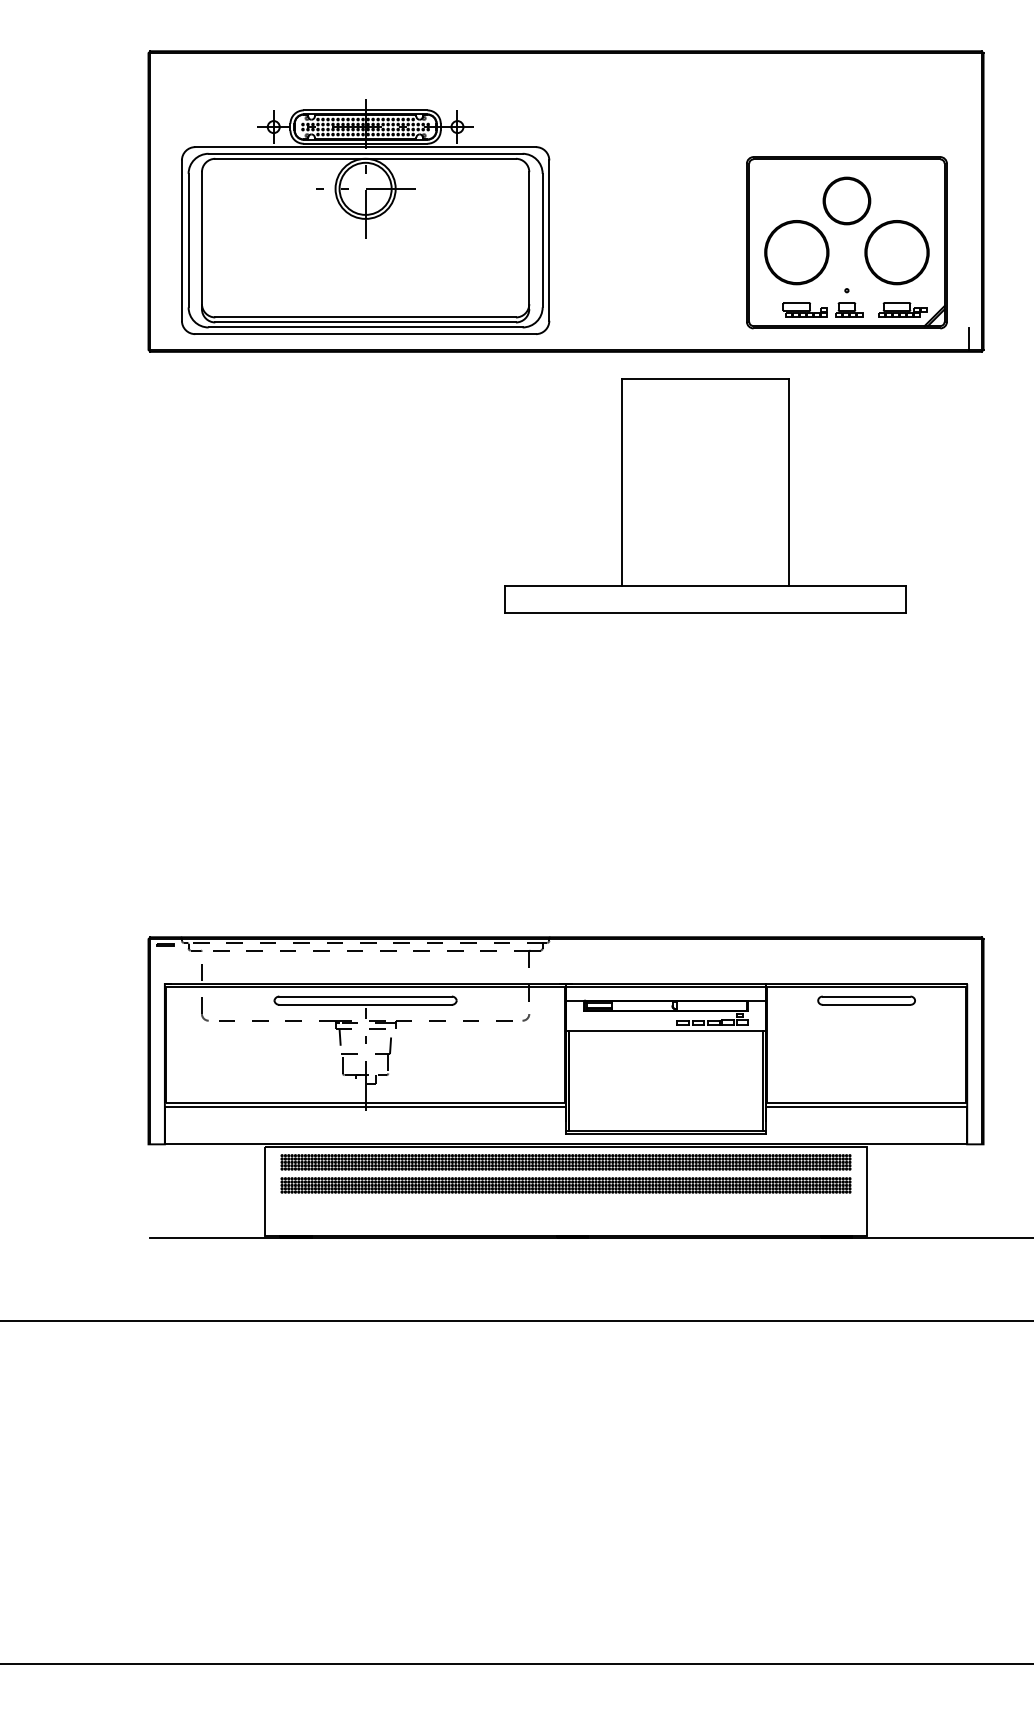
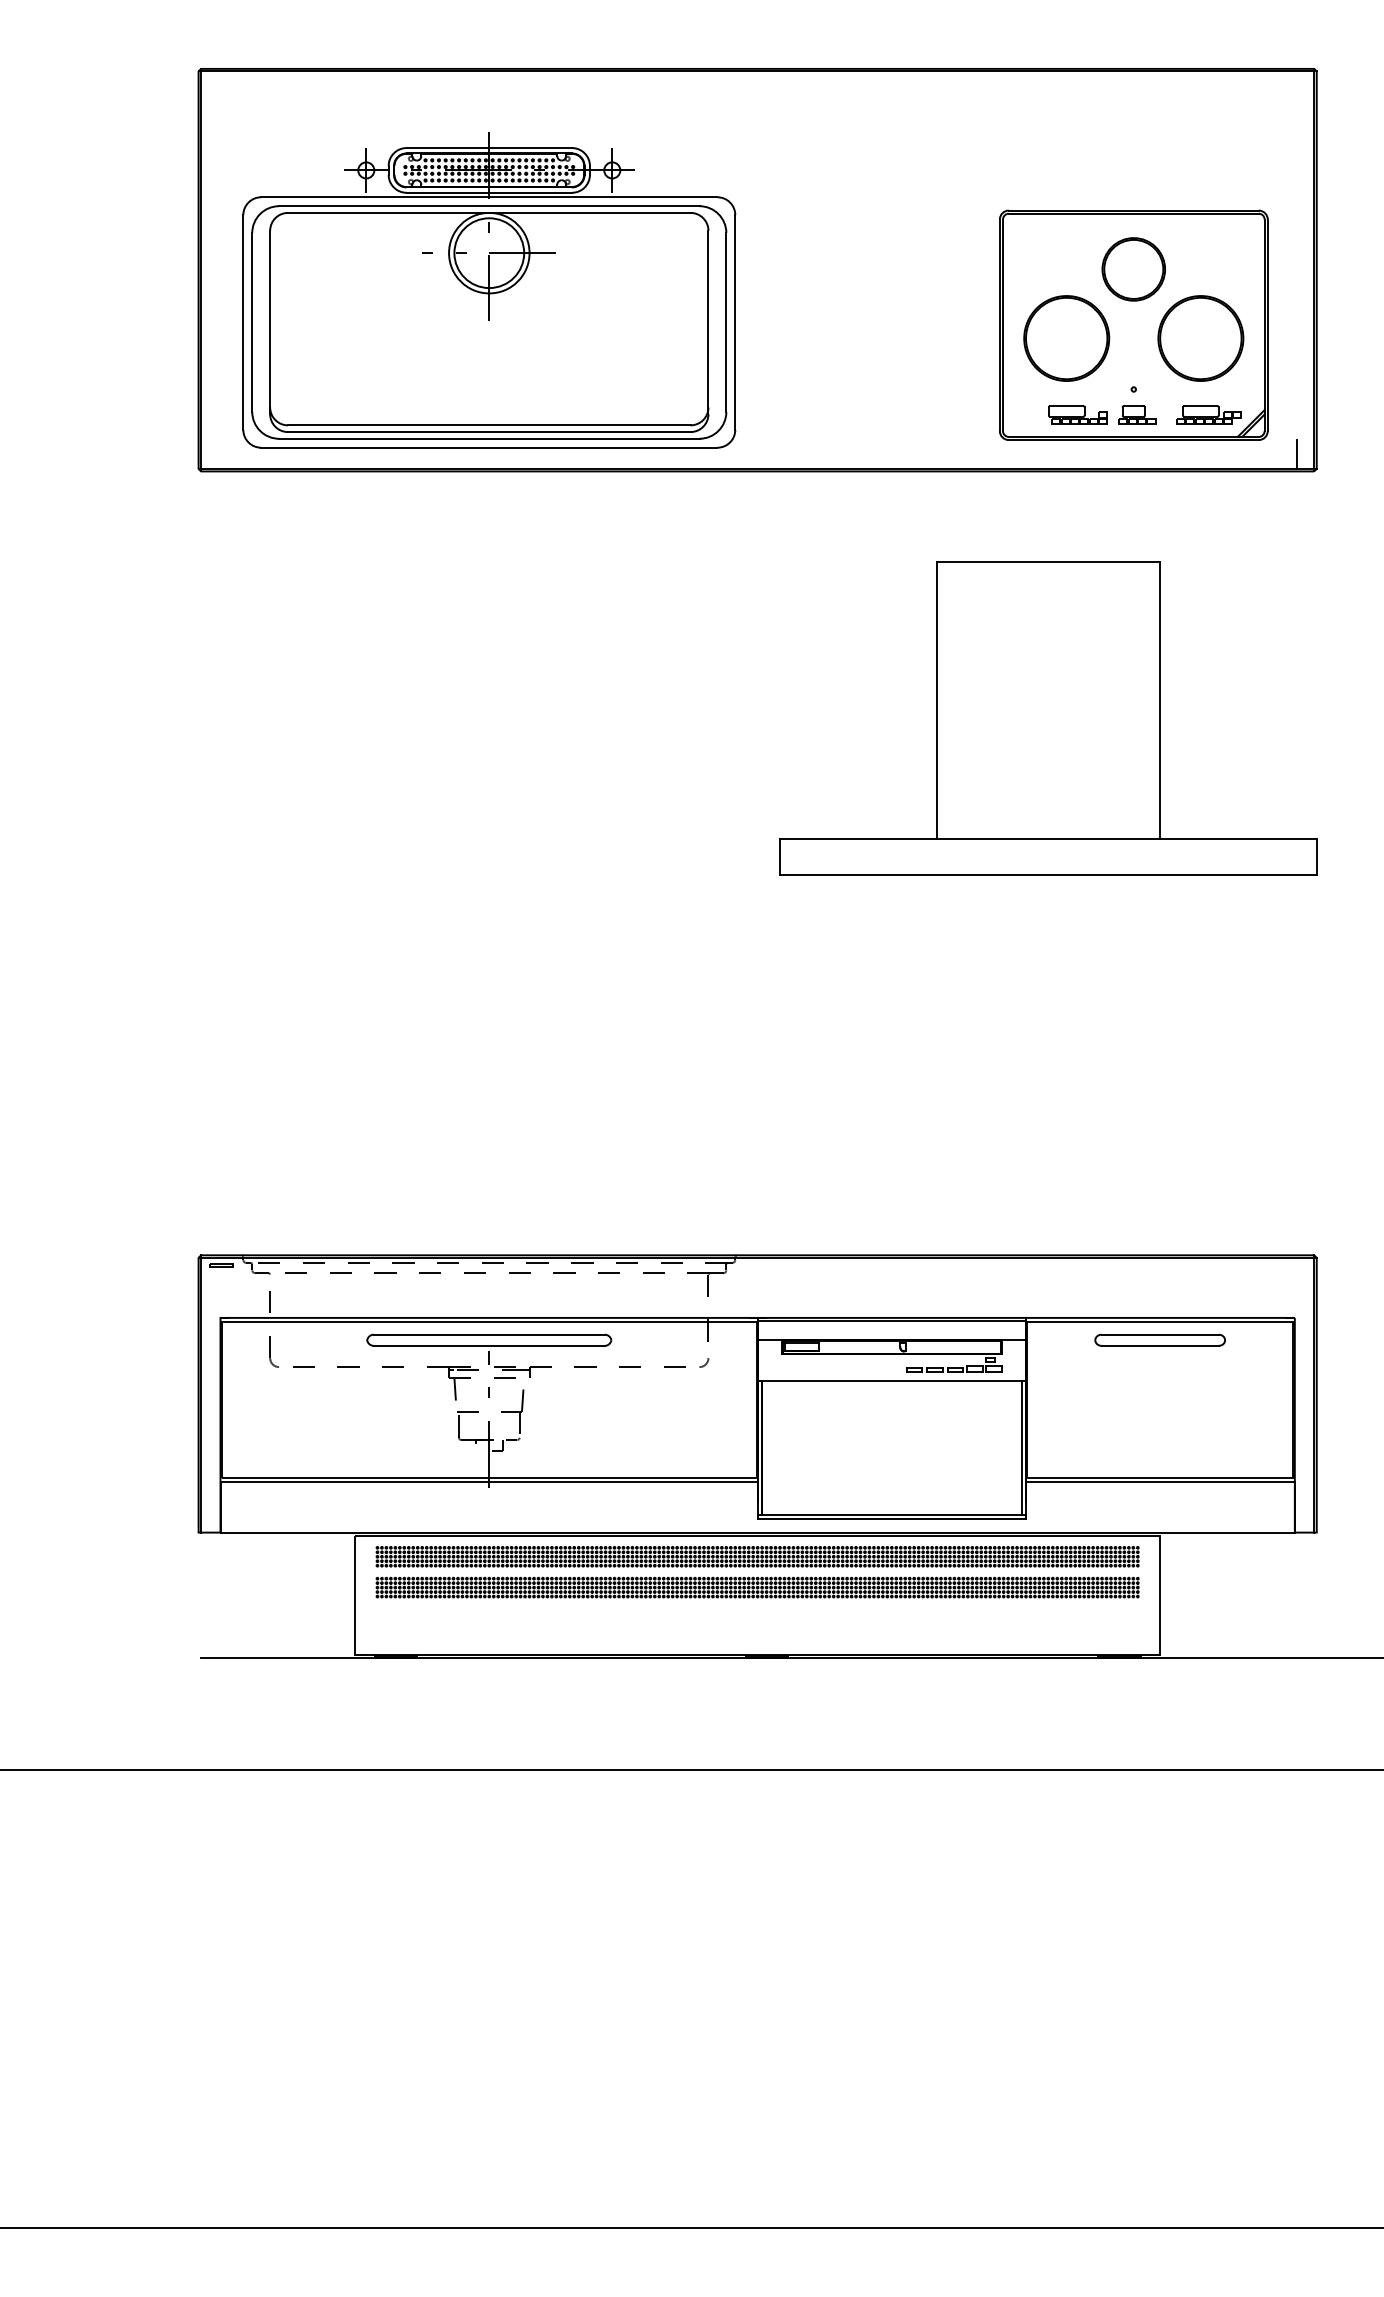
part: (705, 496) -> (1048, 718), moved

